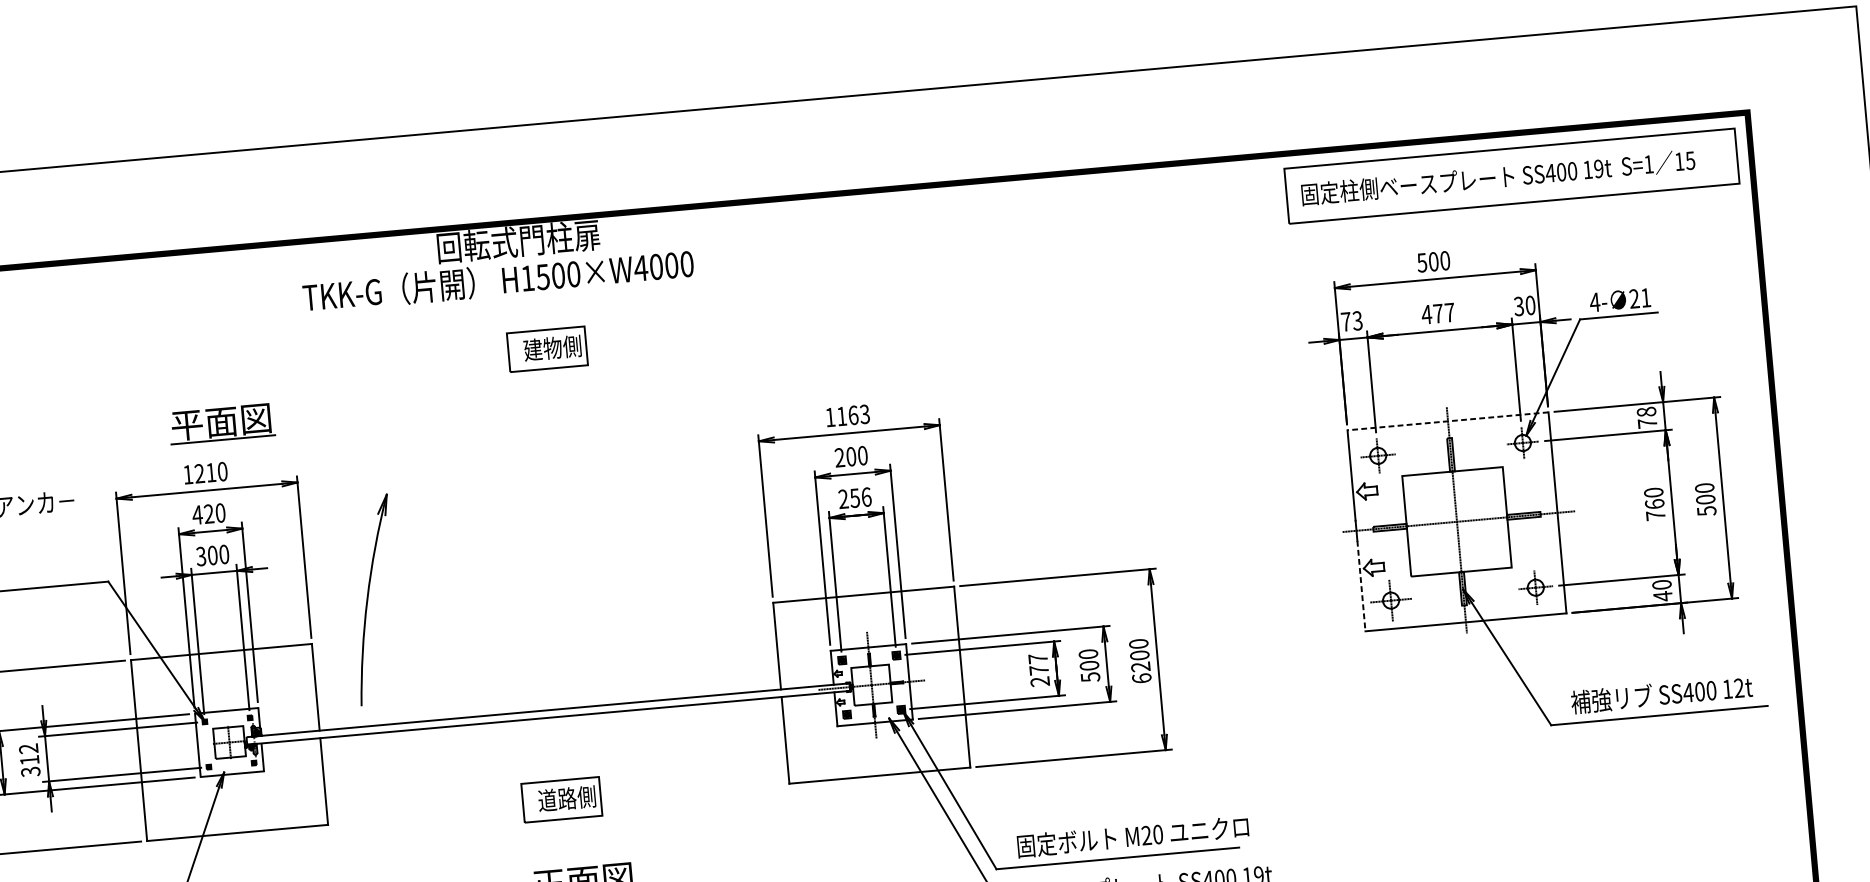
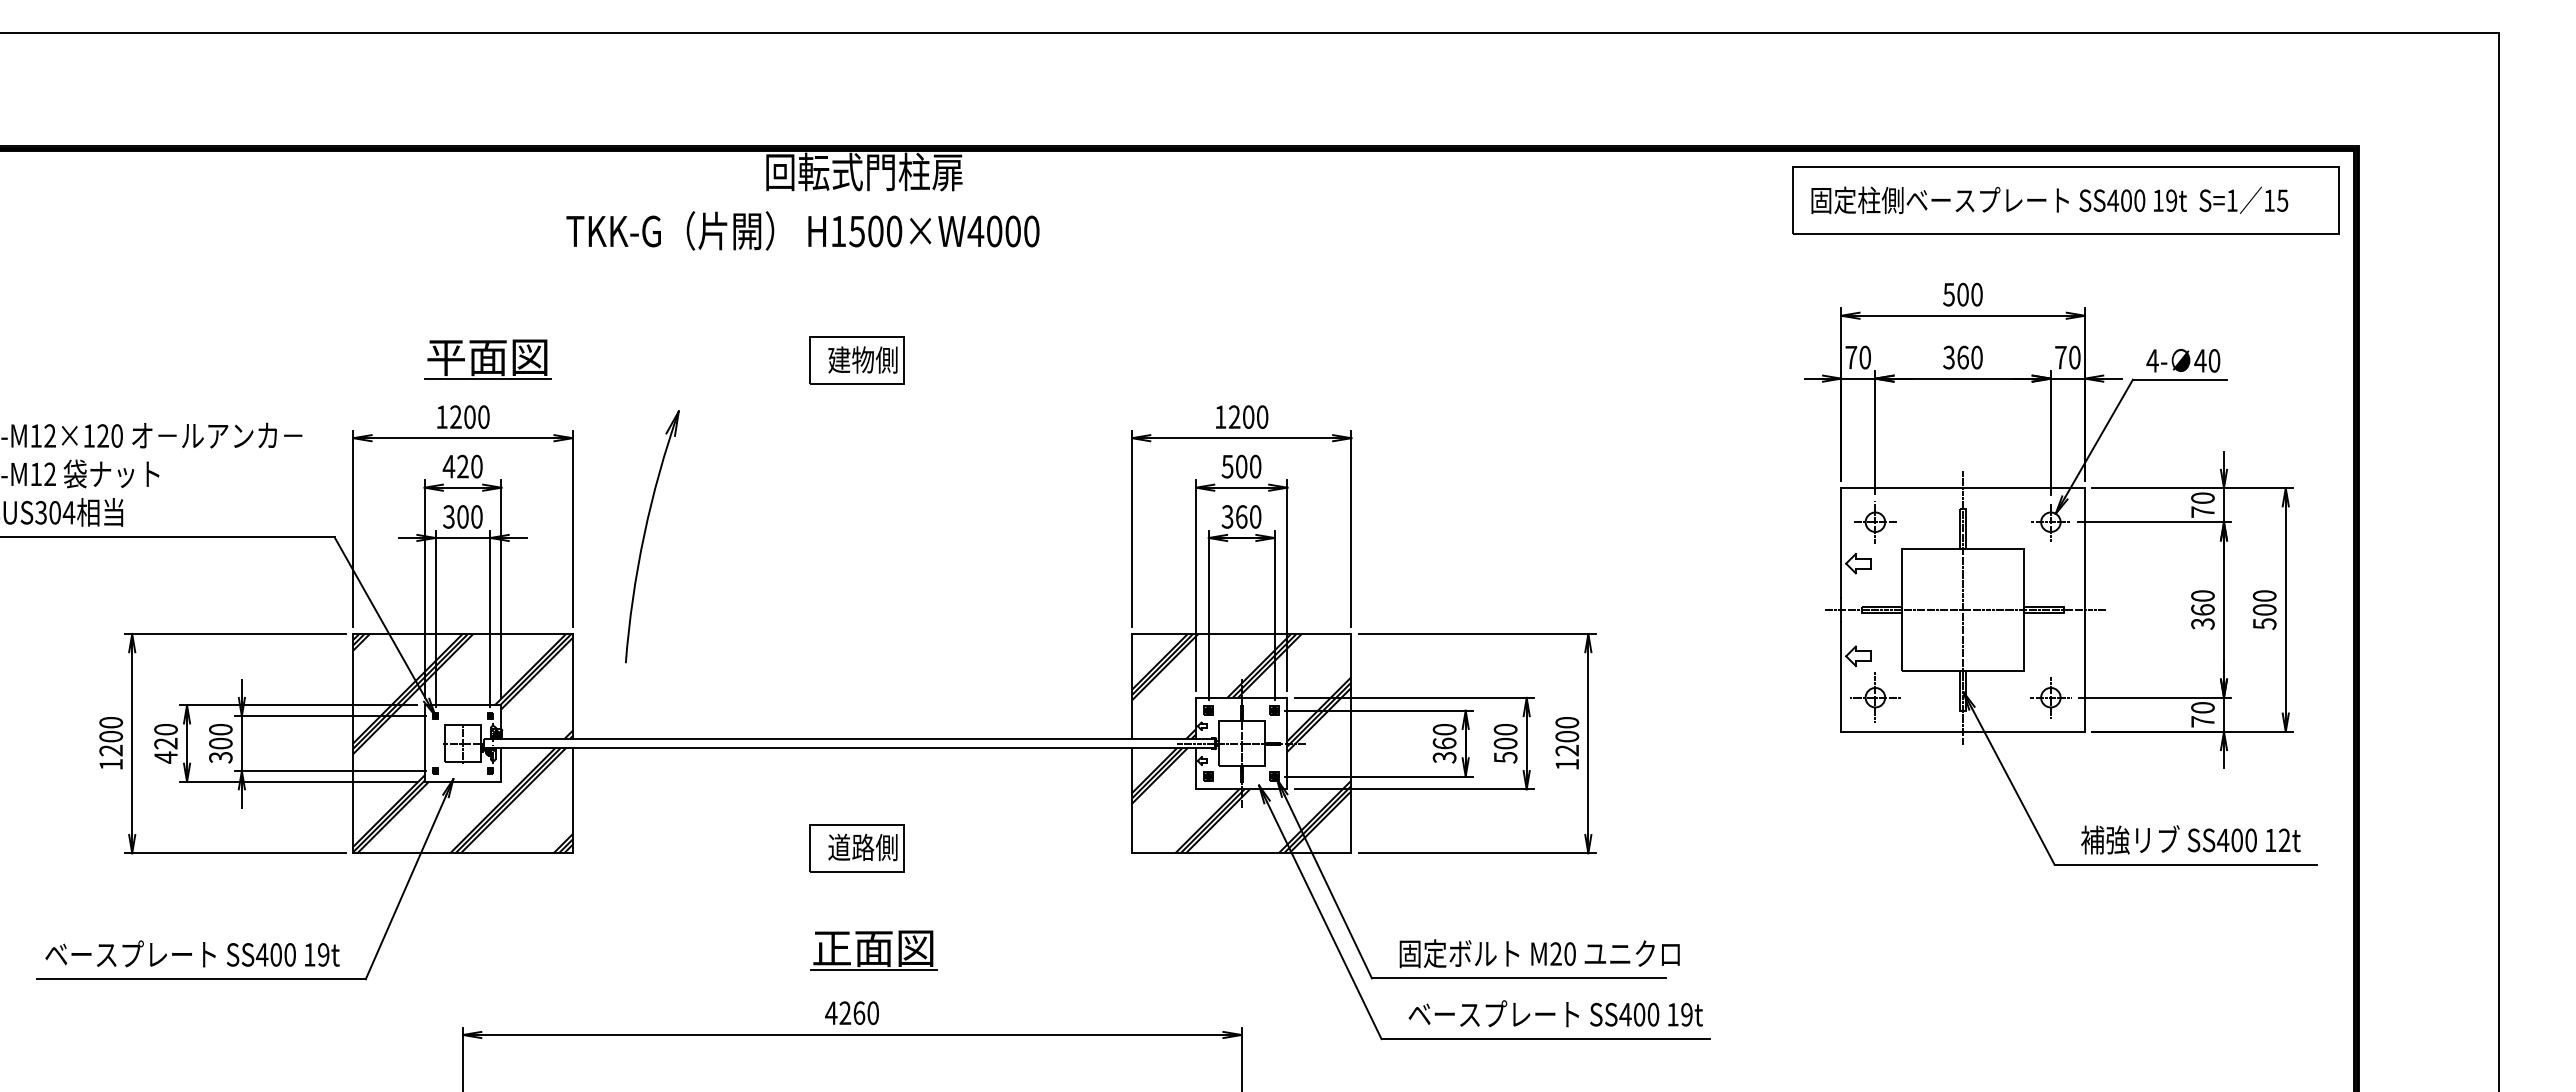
text: (497, 280) -> (802, 230), moved
text: (1640, 298) -> (2207, 360), 21 -> 40
text: (1518, 306) -> (2060, 357), 30 -> 70
text: (1437, 313) -> (1962, 357), 477 -> 360
text: (1357, 320) -> (1864, 357), 73 -> 70
part: (547, 349) -> (856, 360), moved
text: (1646, 411) -> (2203, 497), 78 -> 70
text: (853, 414) -> (1248, 416), 1163 -> 1200
line: (1448, 421) -> (1963, 488), dashed -> solid
text: (839, 457) -> (1227, 466), 200 -> 500
text: (210, 472) -> (469, 416), 1210 -> 1200
text: (854, 497) -> (1241, 516), 256 -> 360
text: (1655, 515) -> (2202, 623), 760 -> 360
line: (1361, 585) -> (1841, 676), dashed -> solid
text: (1662, 596) -> (2202, 721), 40 -> 70
part: (368, 599) -> (645, 535), moved
text: (1039, 670) -> (1444, 743), 277 -> 360
text: (1141, 677) -> (1567, 763), 6200 -> 1200
hatch: (871, 685) -> (1241, 743), added
hatch: (229, 742) -> (462, 743), added
text: (28, 754) -> (220, 736), 312 -> 300

